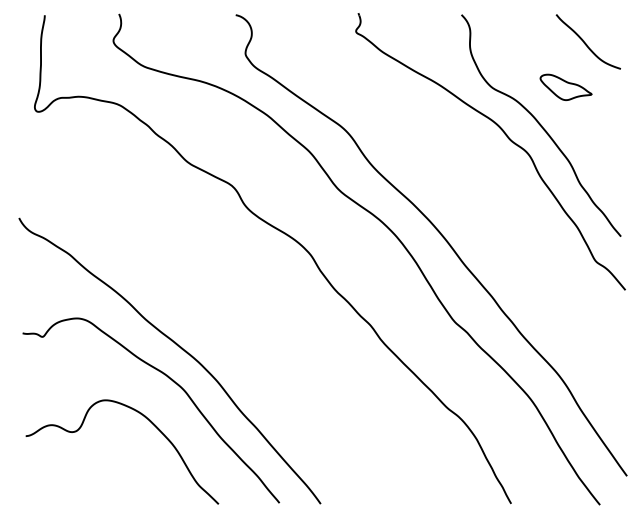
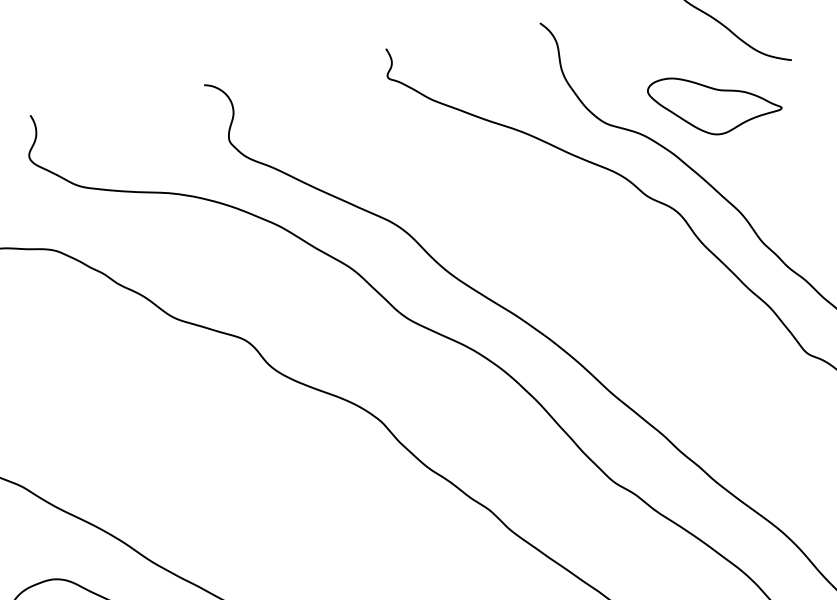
part: (565, 87) -> (714, 102), size x1.67

